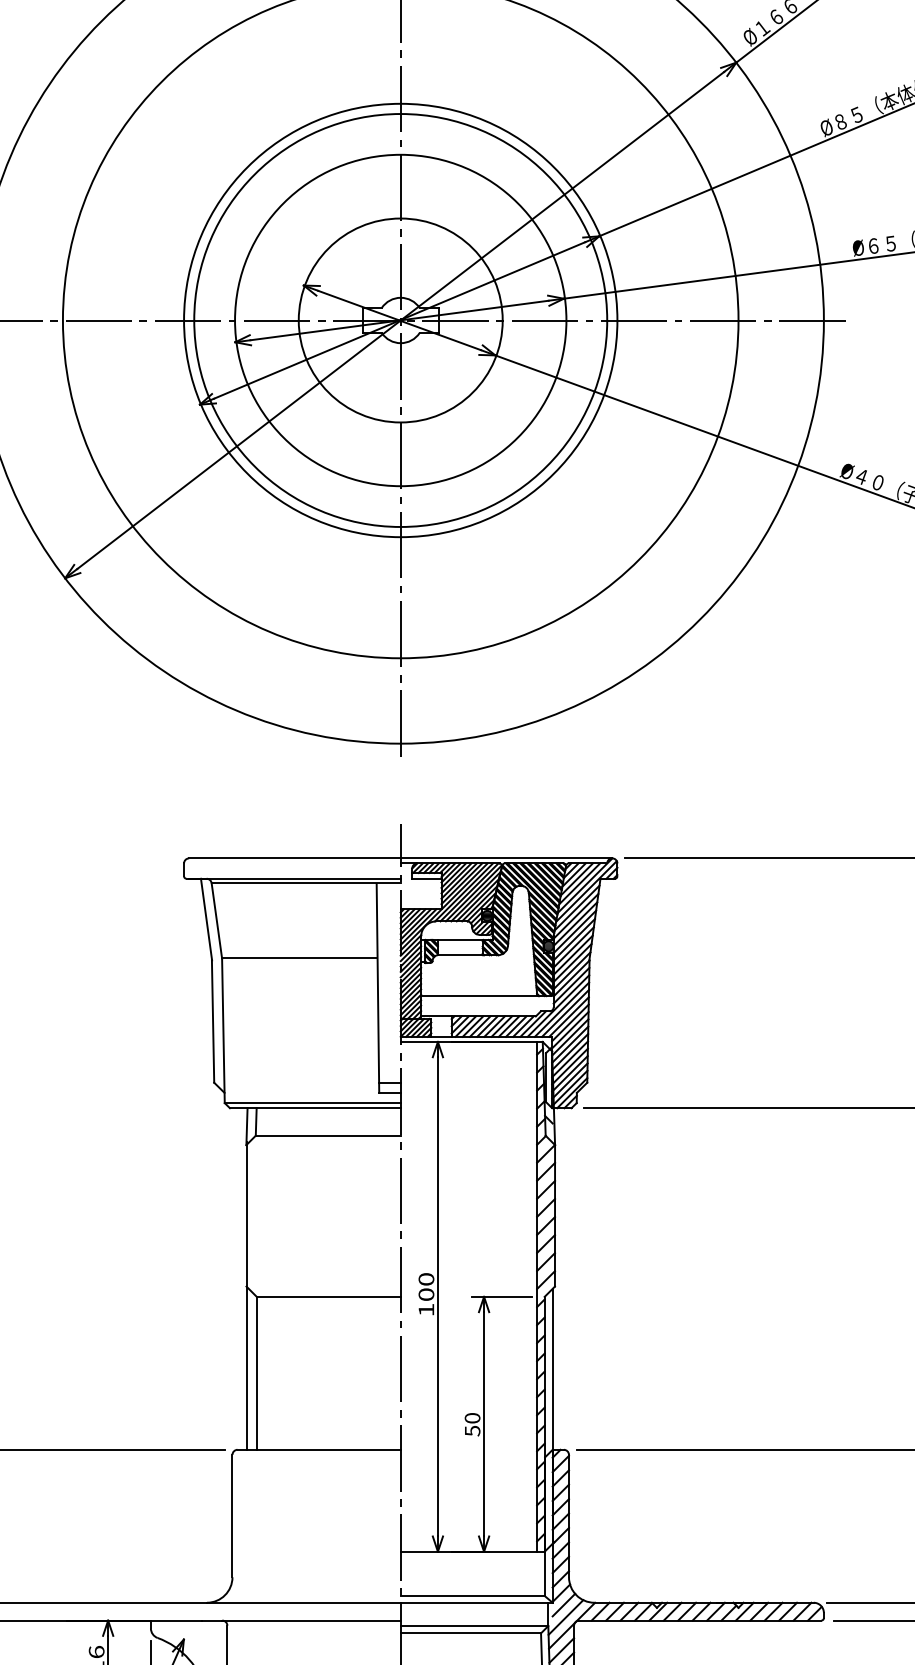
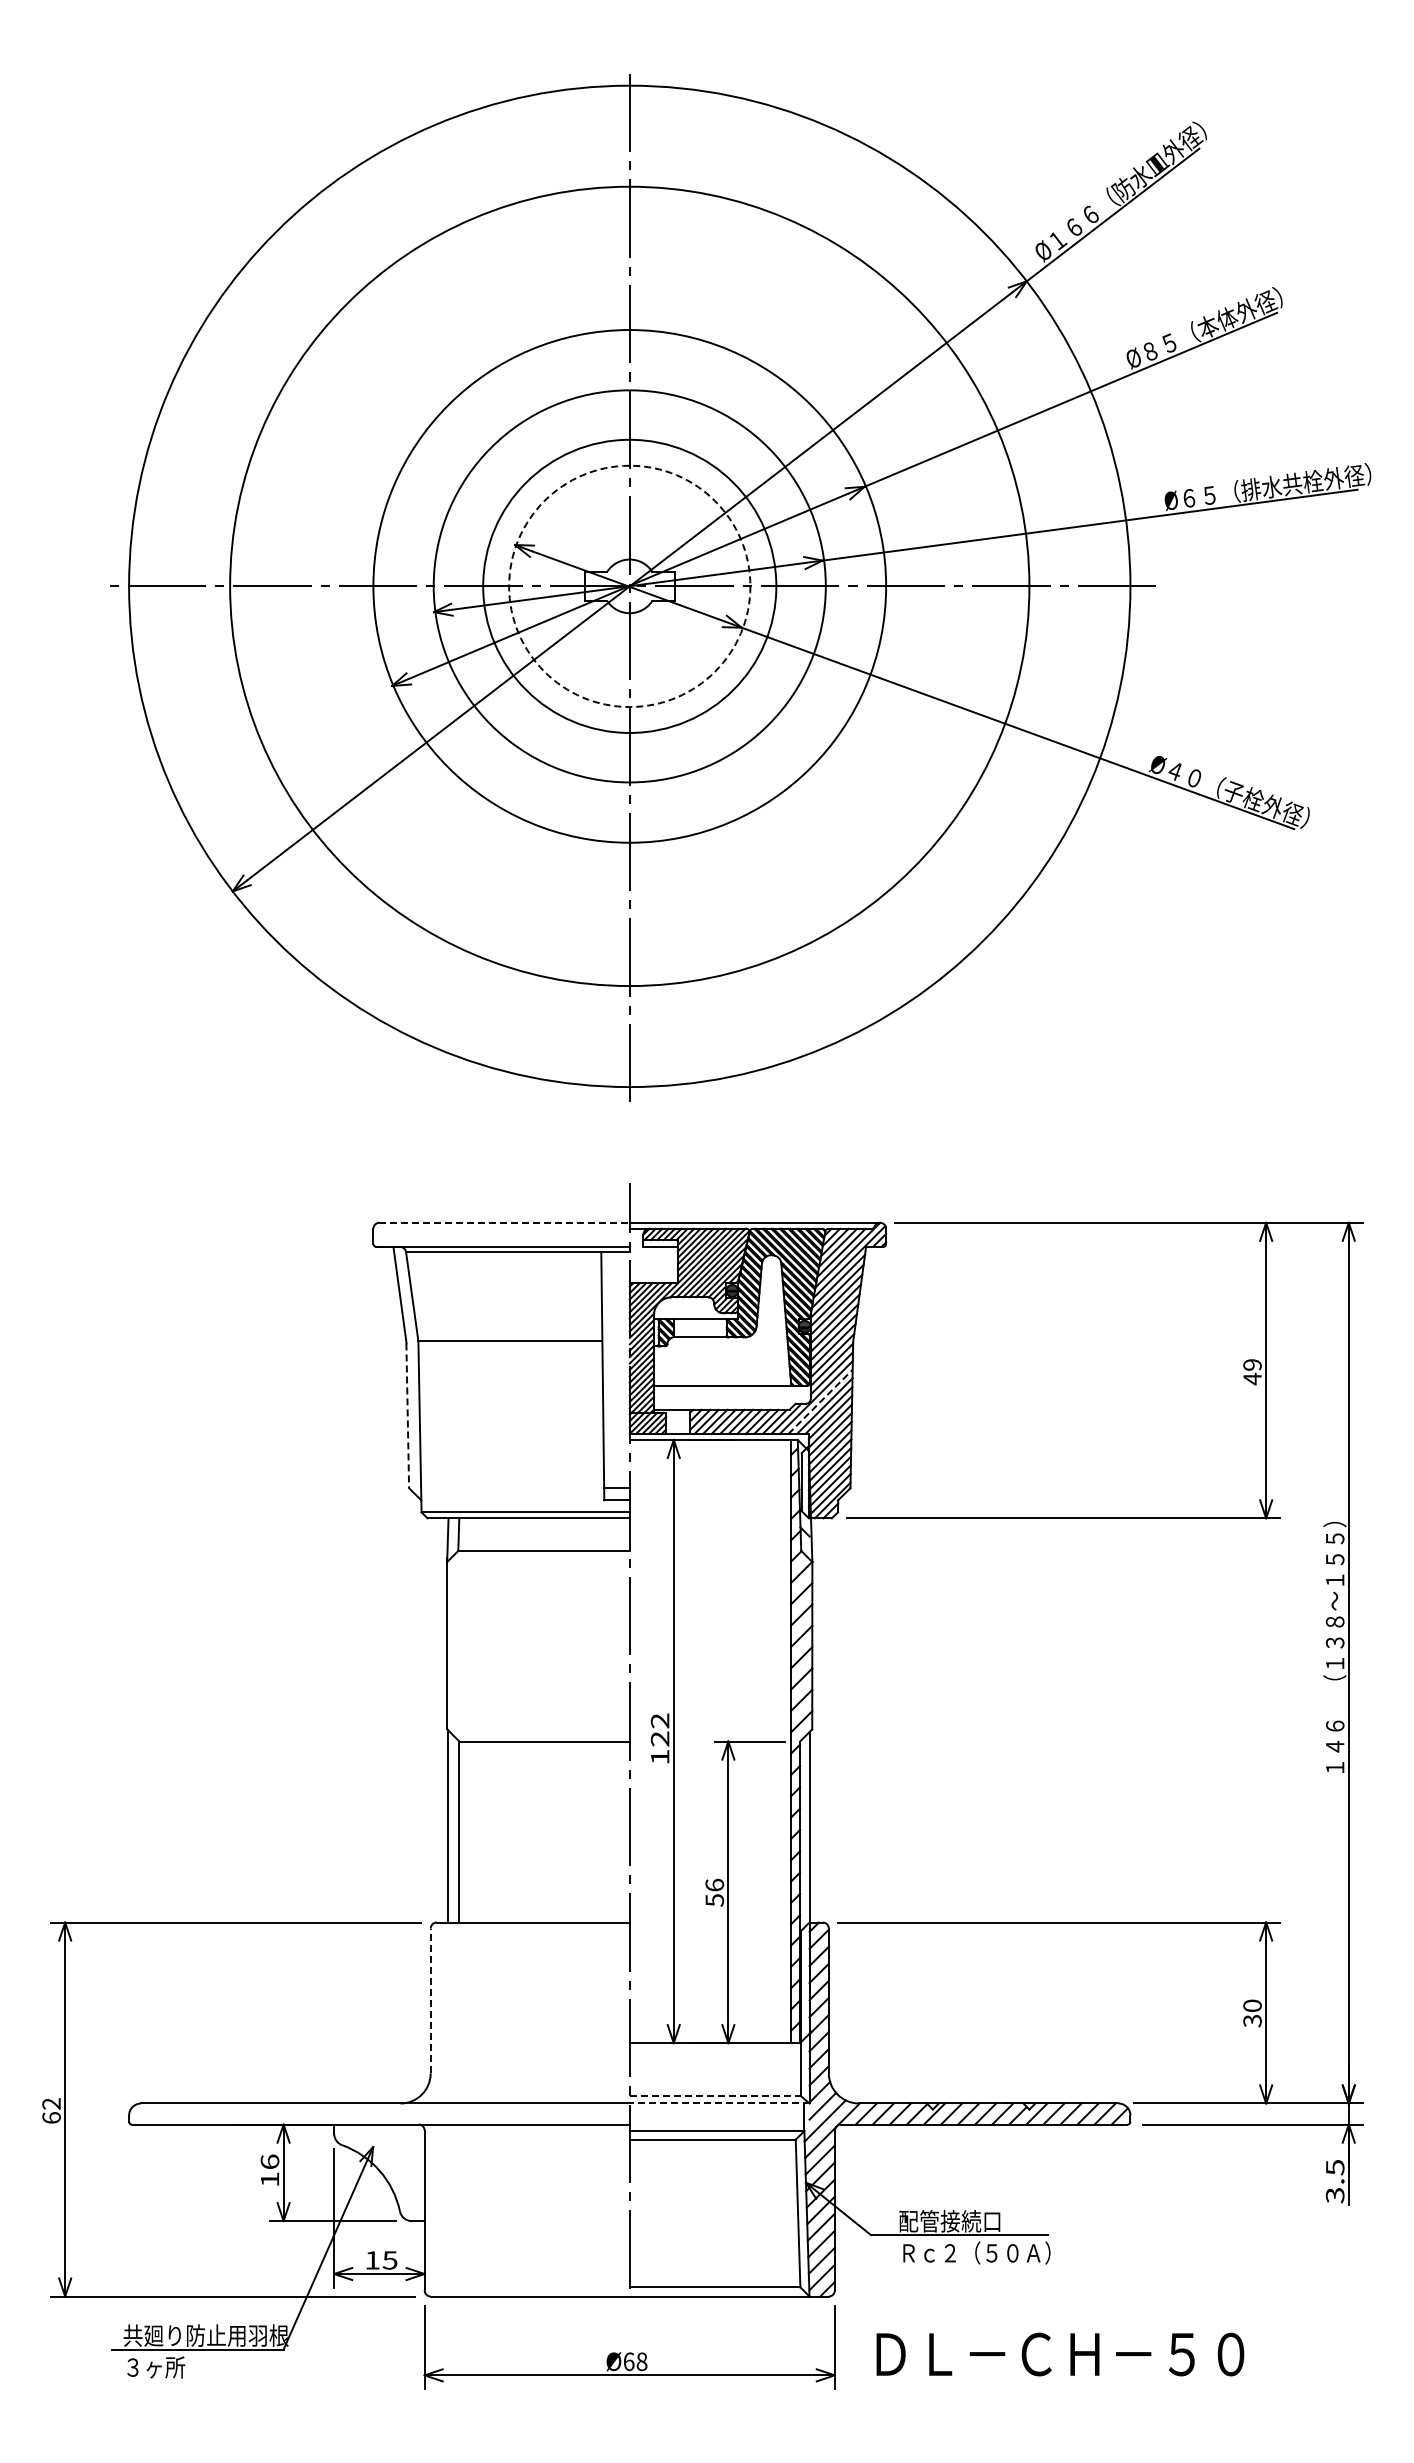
circle: (400, 320) -> (629, 586), size x0.6
circle: (400, 320) -> (629, 586), solid -> dashed
line: (295, 858) -> (505, 1222), solid -> dashed
line: (561, 1009) -> (820, 1401), solid -> dashed
line: (212, 1022) -> (407, 1416), solid -> dashed
text: (426, 1286) -> (660, 1729), 100 -> 122
text: (472, 1417) -> (714, 1884), 50 -> 56
line: (232, 1515) -> (430, 2000), solid -> dashed
line: (473, 1596) -> (715, 2095), solid -> dashed
line: (476, 1602) -> (719, 2103), solid -> dashed

